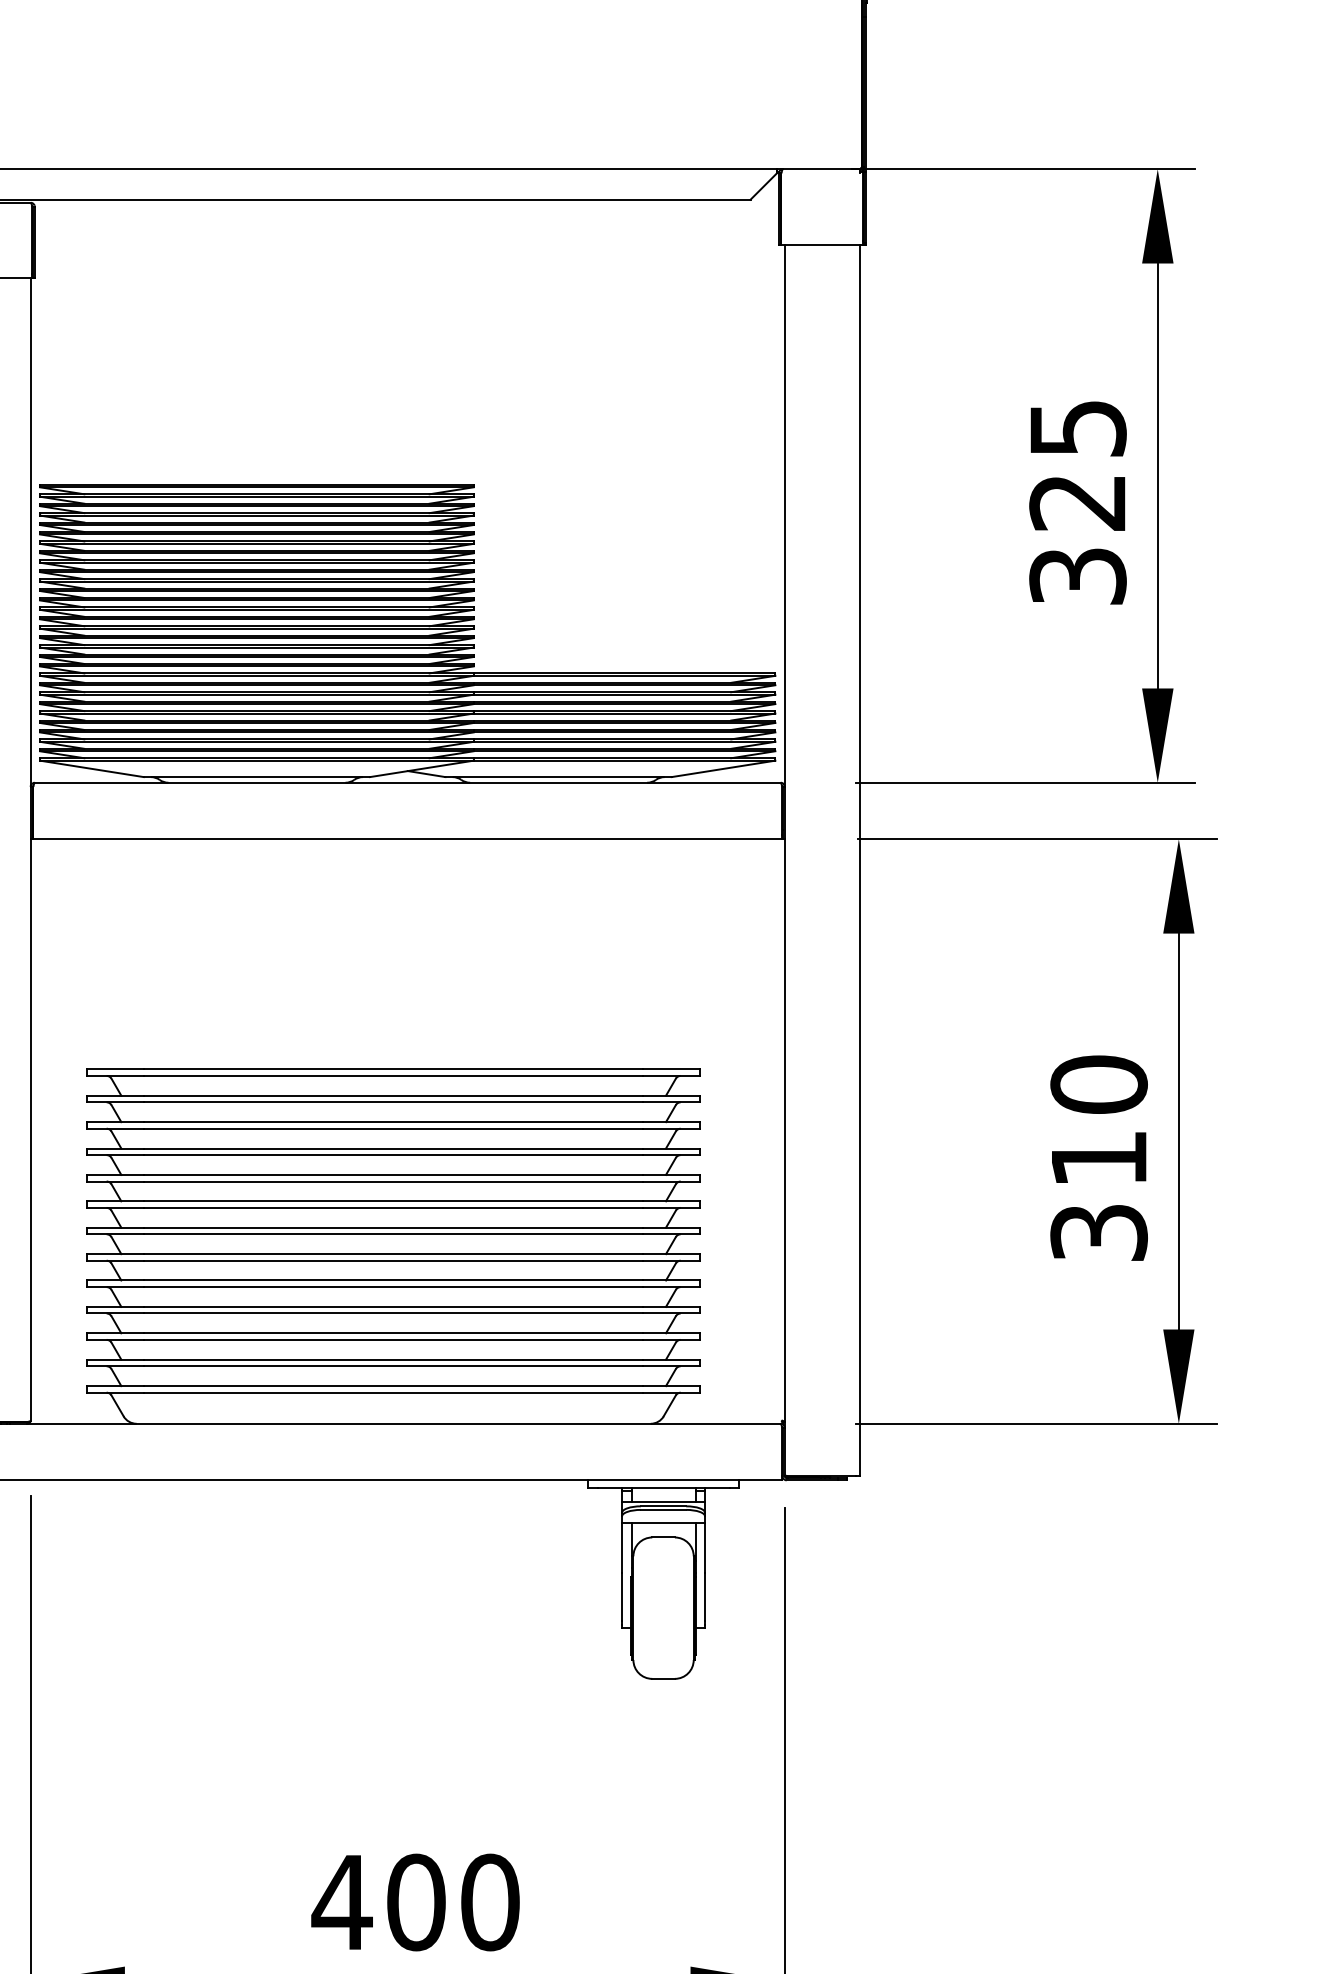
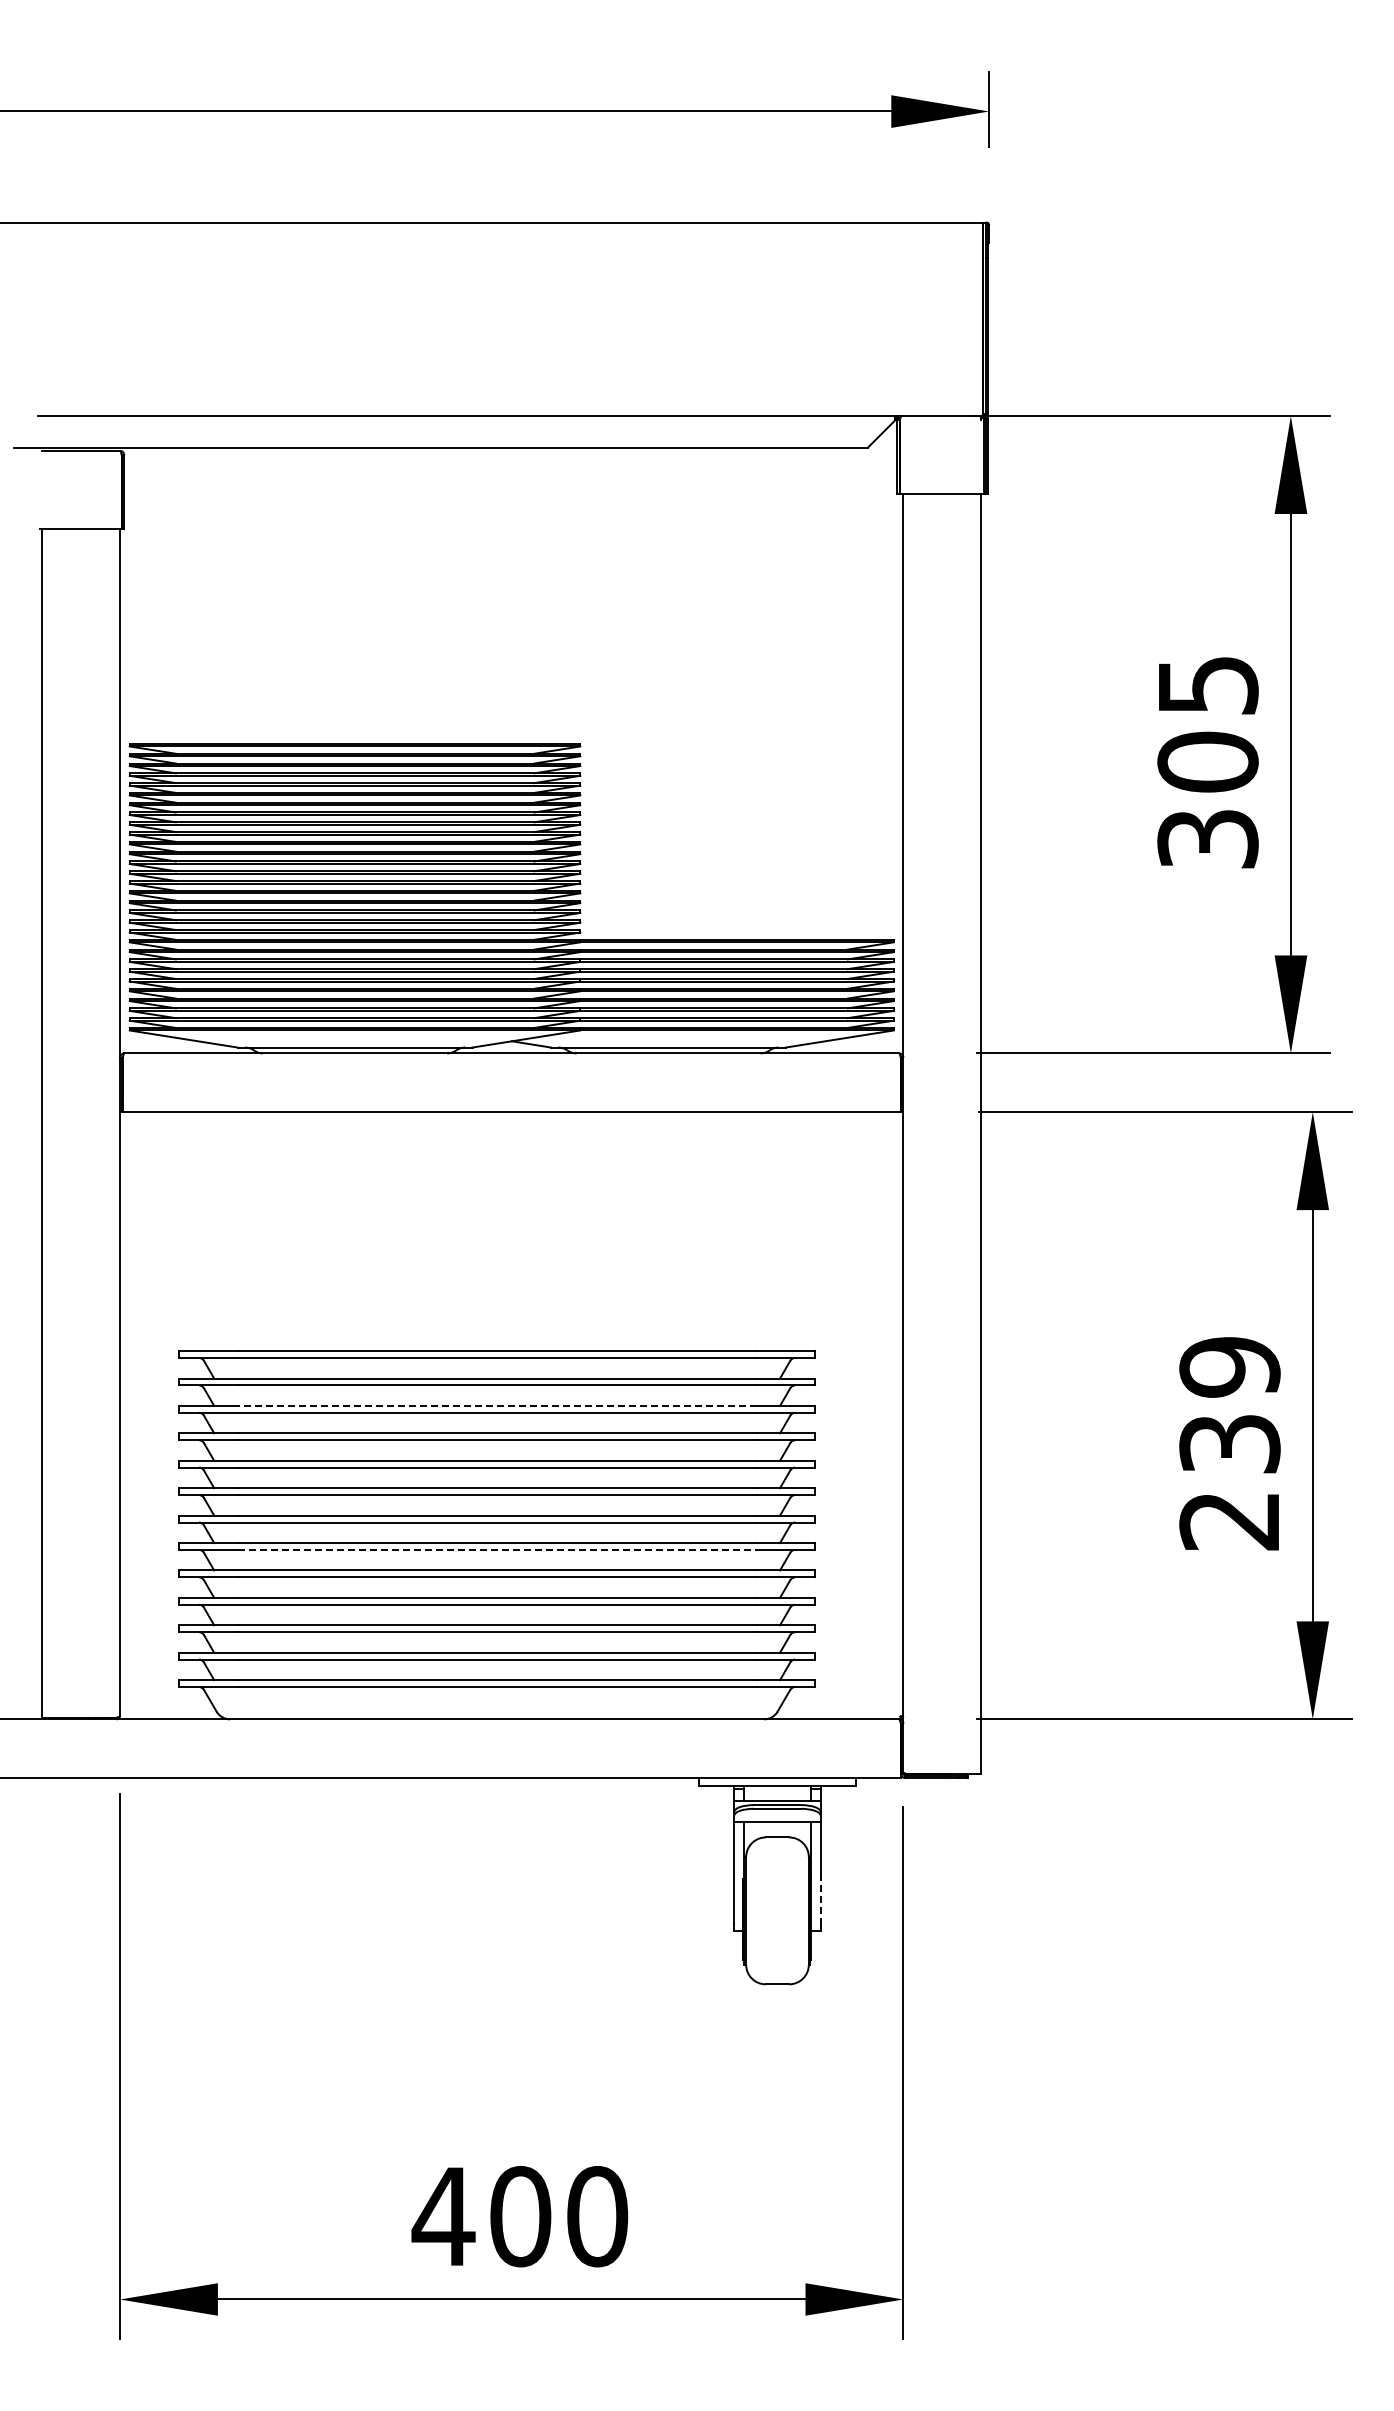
text: (1077, 501) -> (1207, 761), 325 -> 305
line: (394, 1121) -> (497, 1405), solid -> dashed
text: (1098, 1158) -> (1229, 1443), 310 -> 239
line: (394, 1260) -> (497, 1549), solid -> dashed
line: (704, 1597) -> (820, 1899), solid -> dashed

